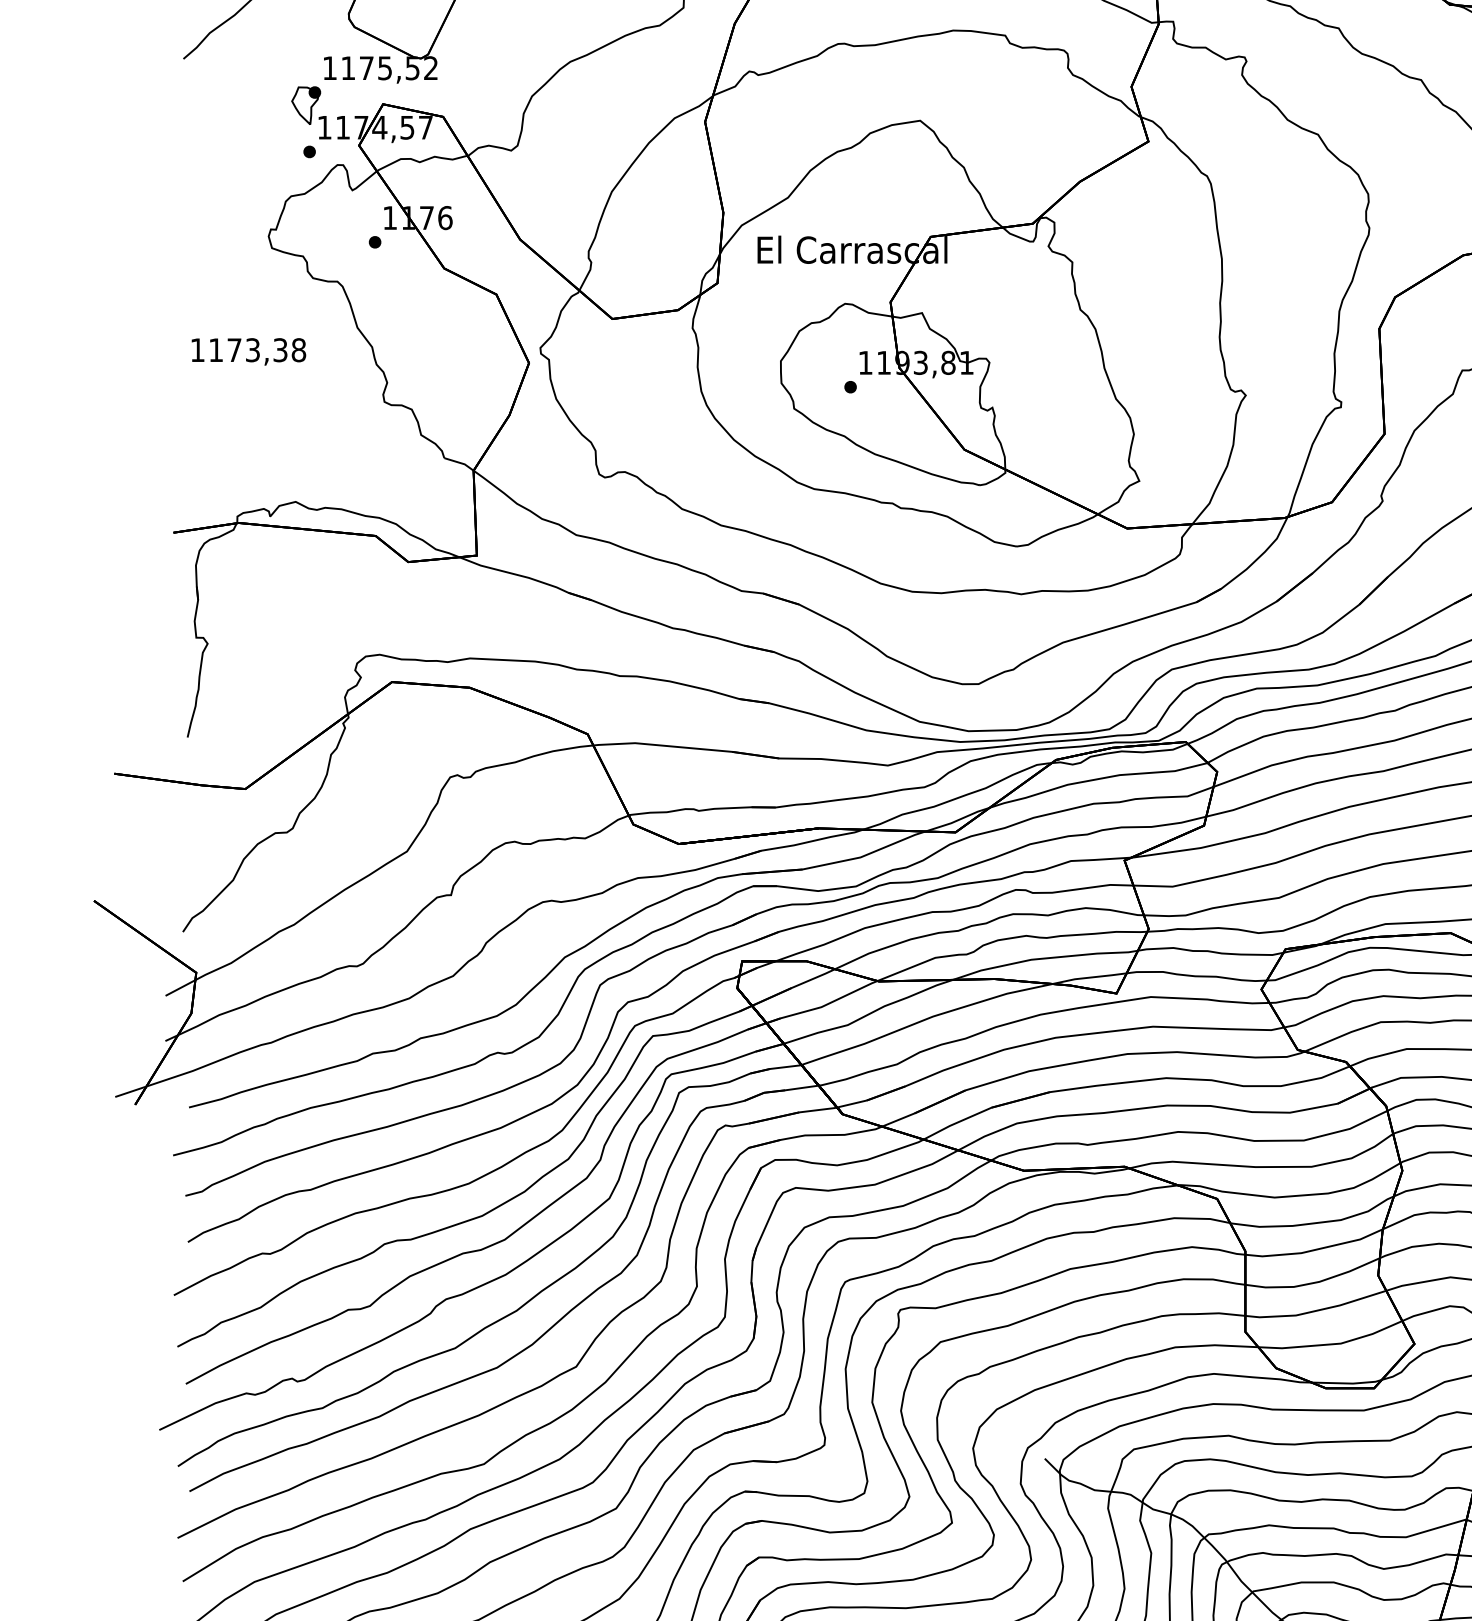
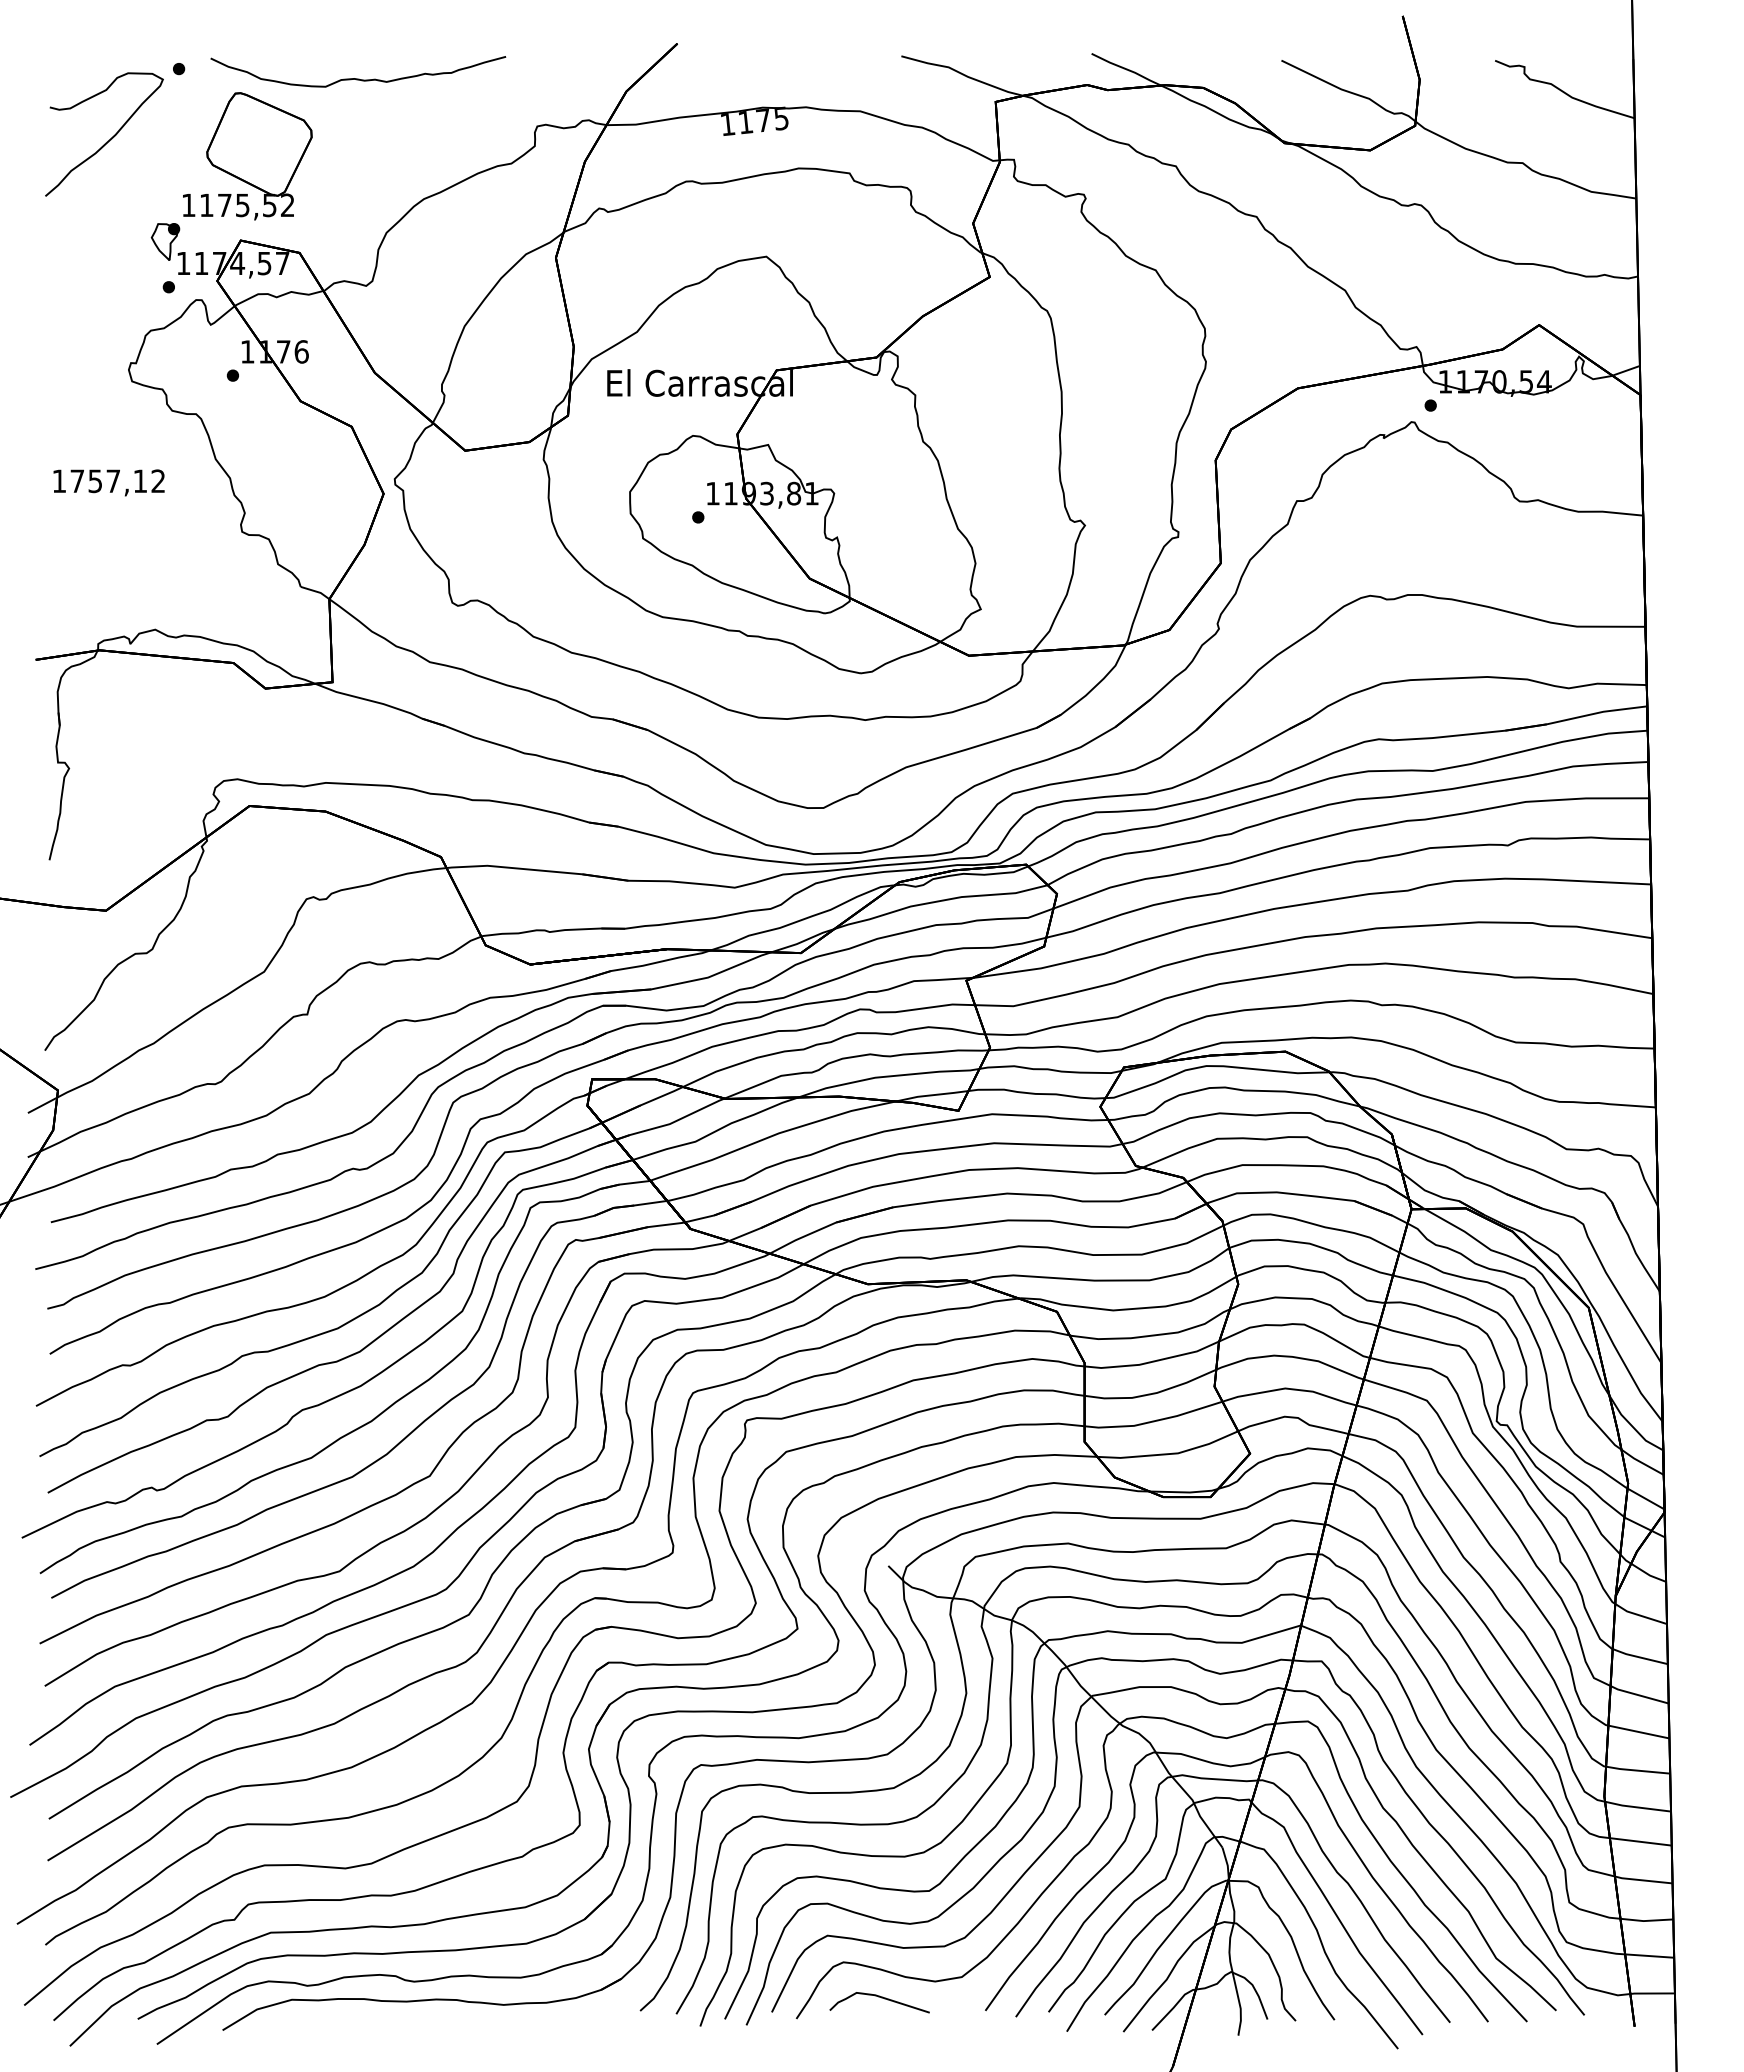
text: (257, 350) -> (117, 481), 1173,38 -> 1757,12

